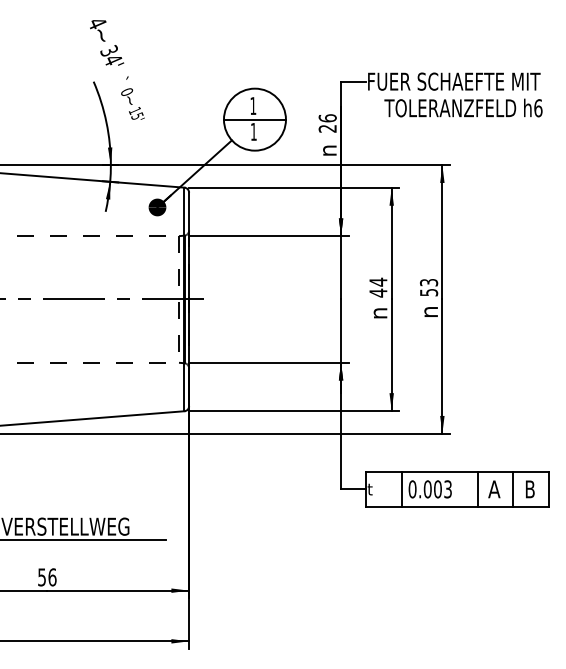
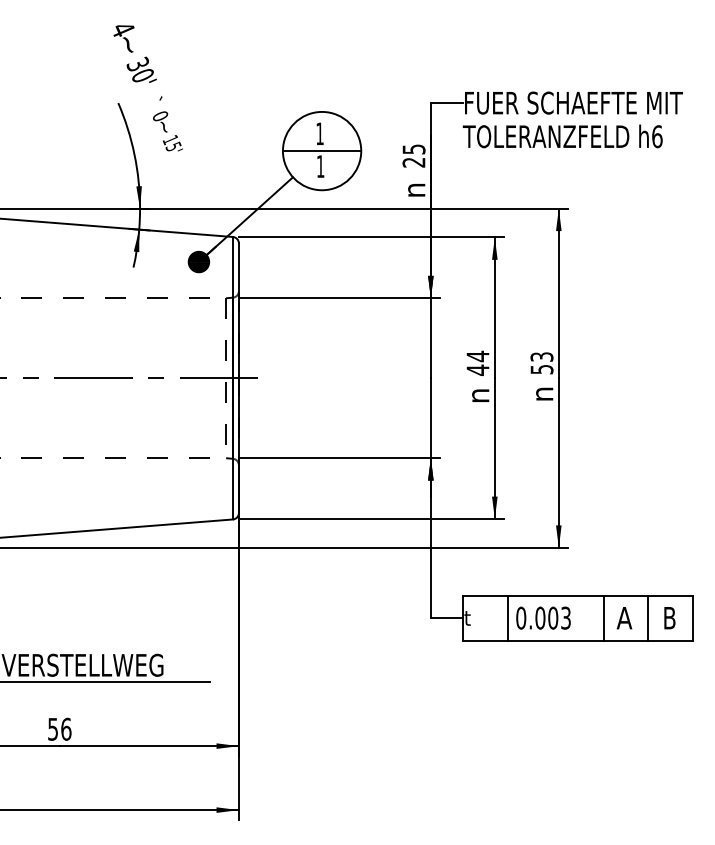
text: (113, 59) -> (143, 75), 34' -> 30'
text: (463, 107) -> (562, 135), moved
text: (327, 118) -> (413, 149), 26 -> 25

